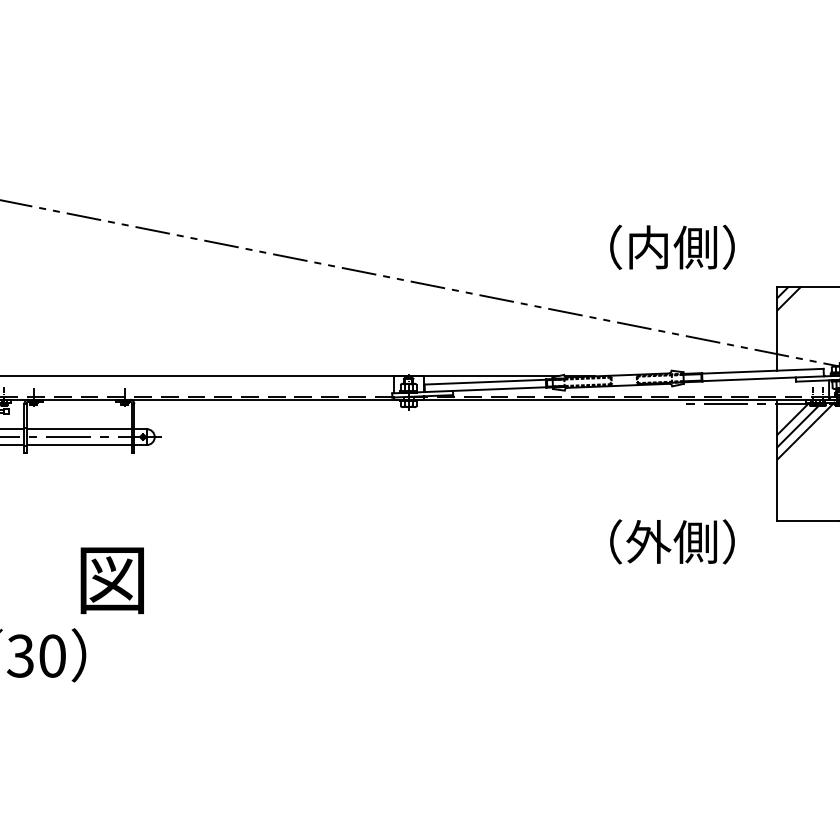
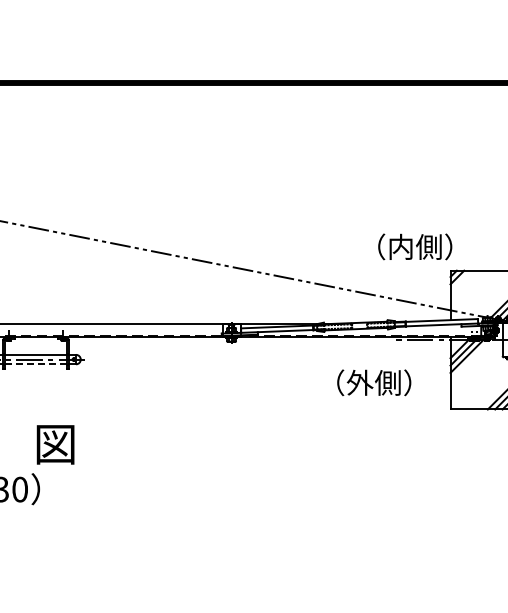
text: (672, 246) -> (415, 246), moved
line: (78, 445) -> (35, 364), solid -> dashed
text: (672, 541) -> (374, 382), moved

